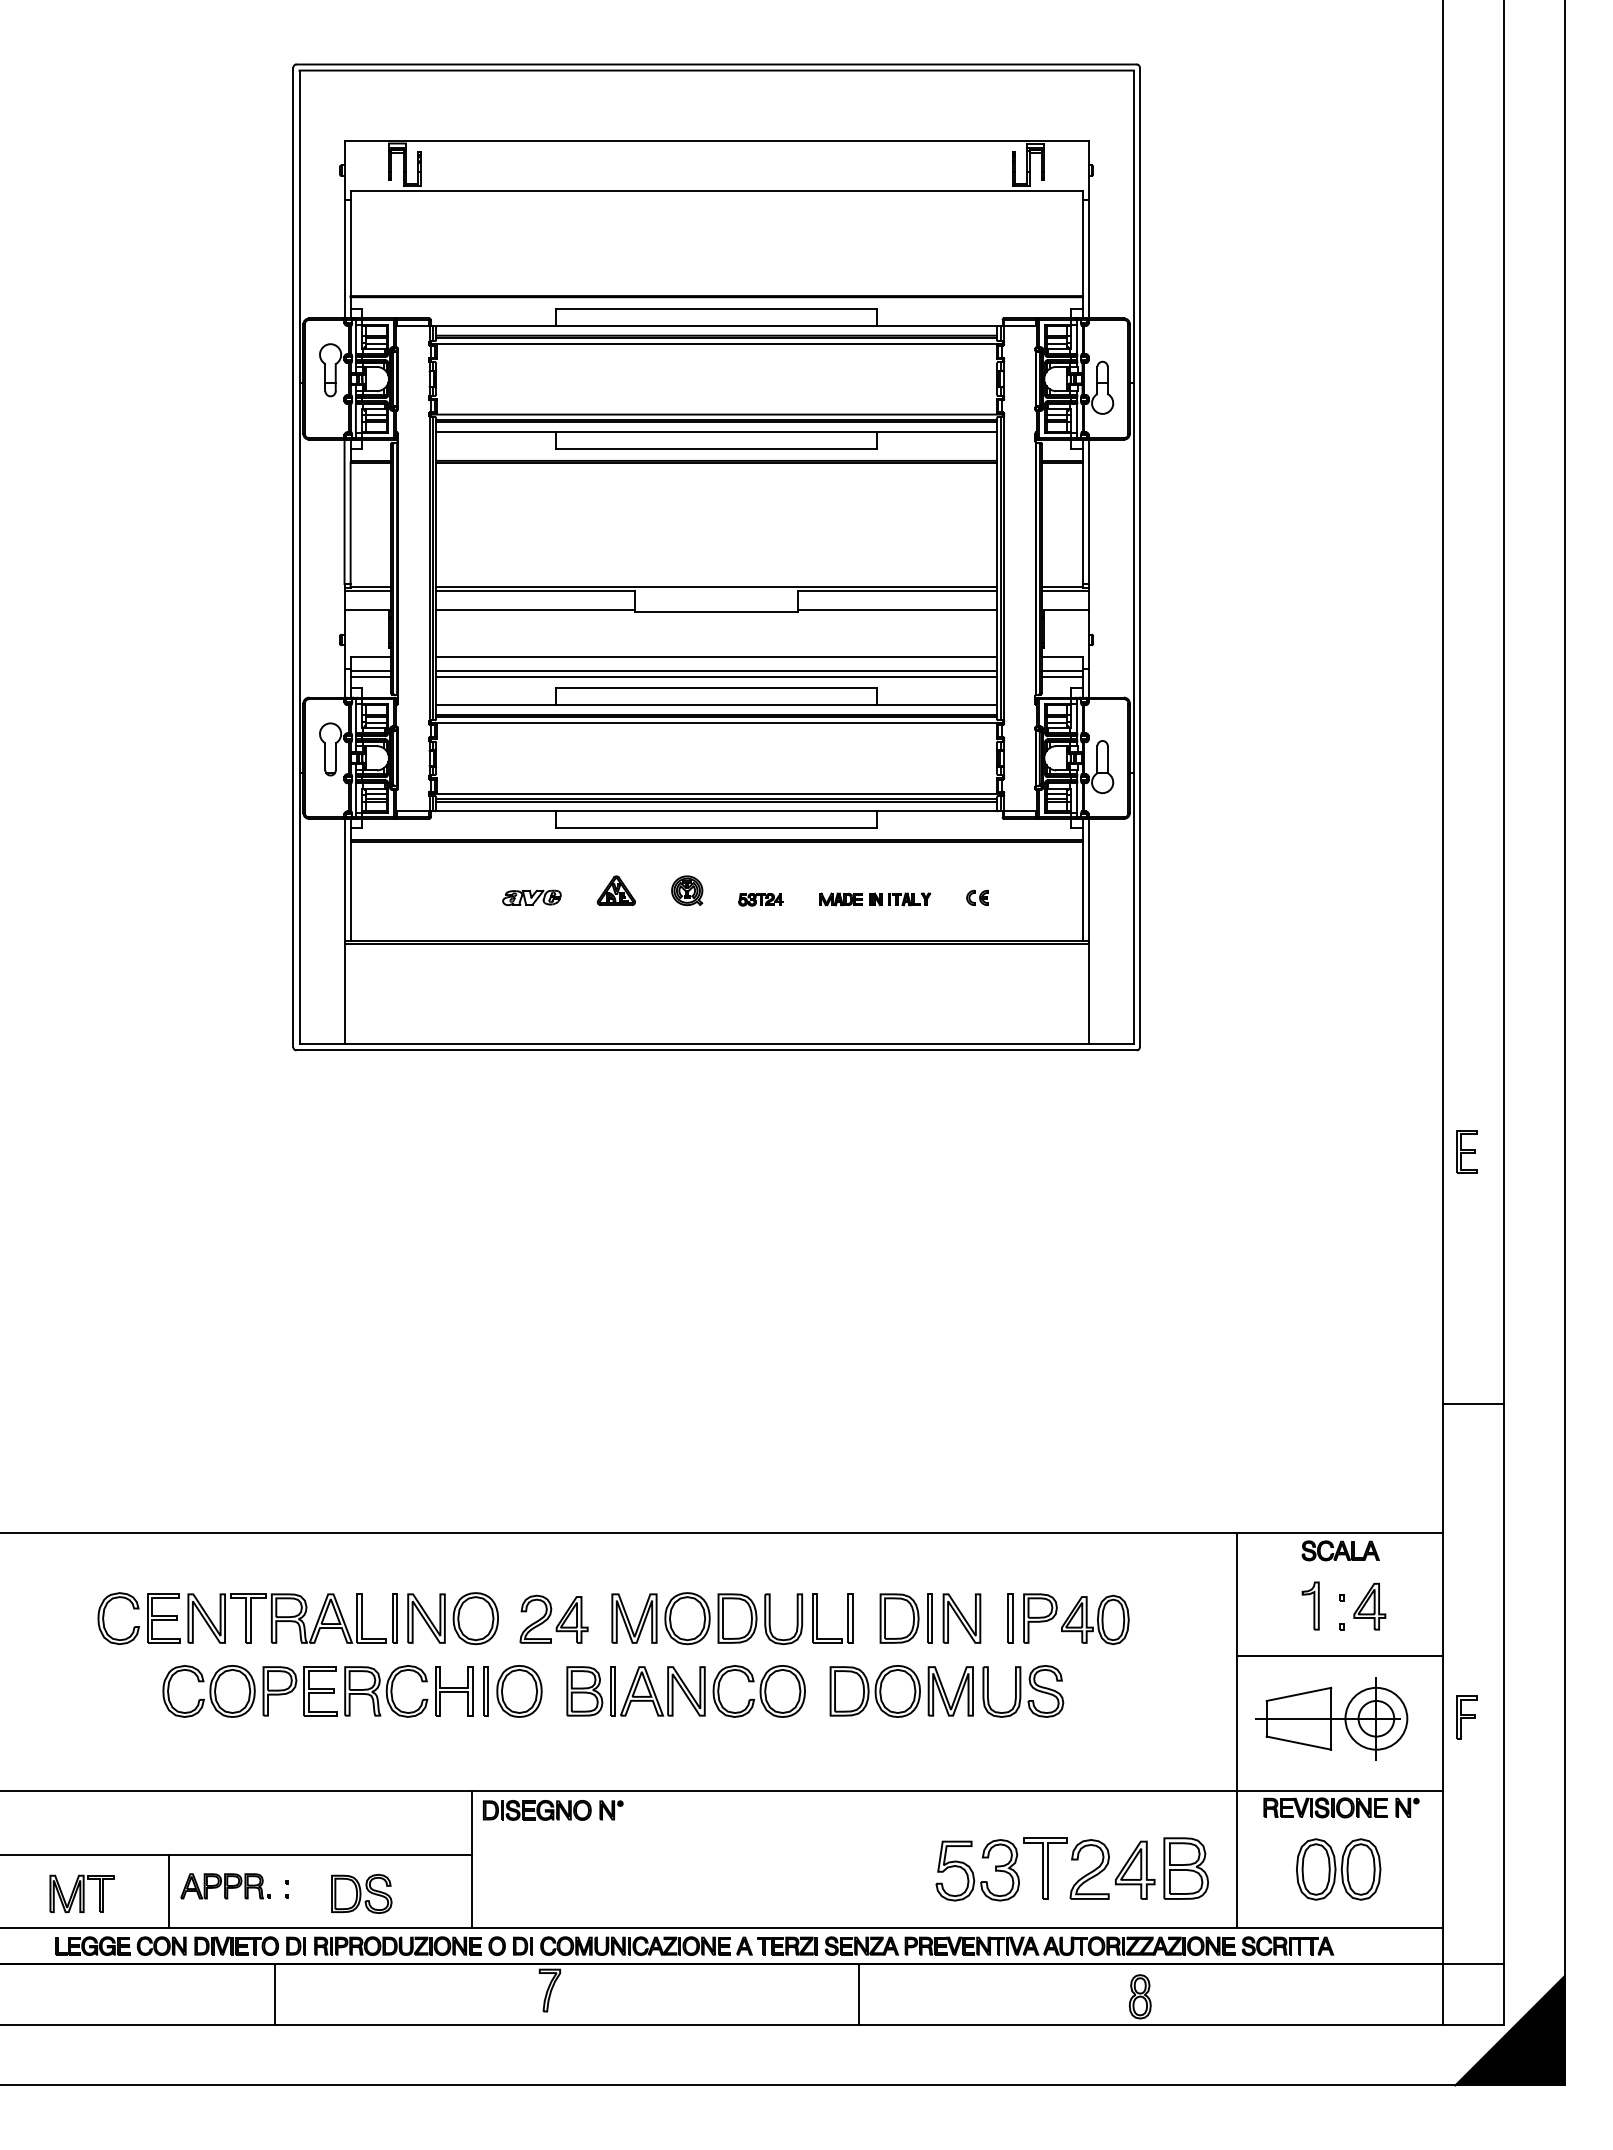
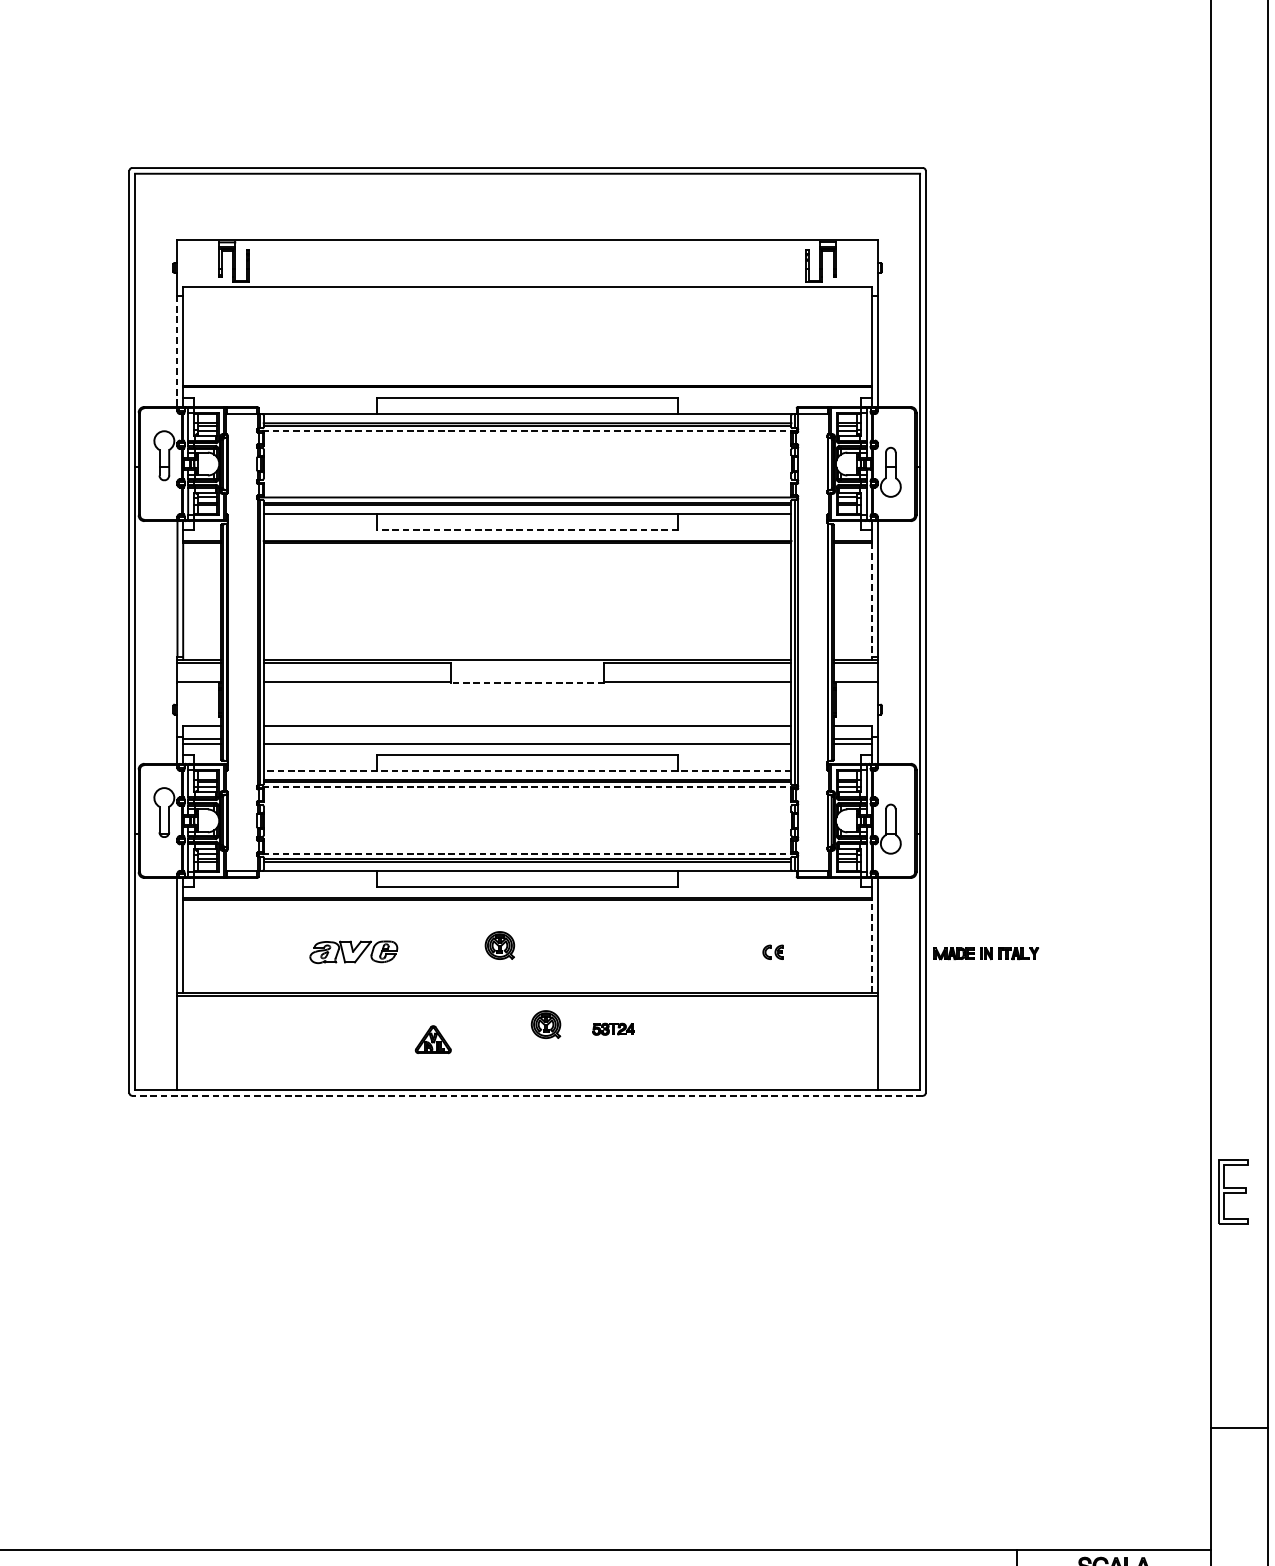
line: (344, 259) -> (177, 351), solid -> dashed
line: (716, 343) -> (527, 430), solid -> dashed
line: (716, 448) -> (527, 529), solid -> dashed
line: (1082, 525) -> (871, 601), solid -> dashed
line: (716, 611) -> (527, 682), solid -> dashed
line: (716, 671) -> (527, 739), removed
line: (716, 705) -> (527, 771), solid -> dashed
line: (716, 722) -> (527, 787), solid -> dashed
line: (716, 793) -> (527, 854), solid -> dashed
part: (615, 890) -> (432, 1039), moved
line: (1082, 891) -> (871, 946), solid -> dashed
part: (531, 897) -> (353, 951), size x1.6
part: (760, 899) -> (613, 1029), moved
part: (875, 899) -> (986, 953), moved
part: (736, 974) -> (546, 1024), added
line: (716, 1050) -> (527, 1095), solid -> dashed
part: (1466, 1151) -> (1233, 1190), size x1.6

